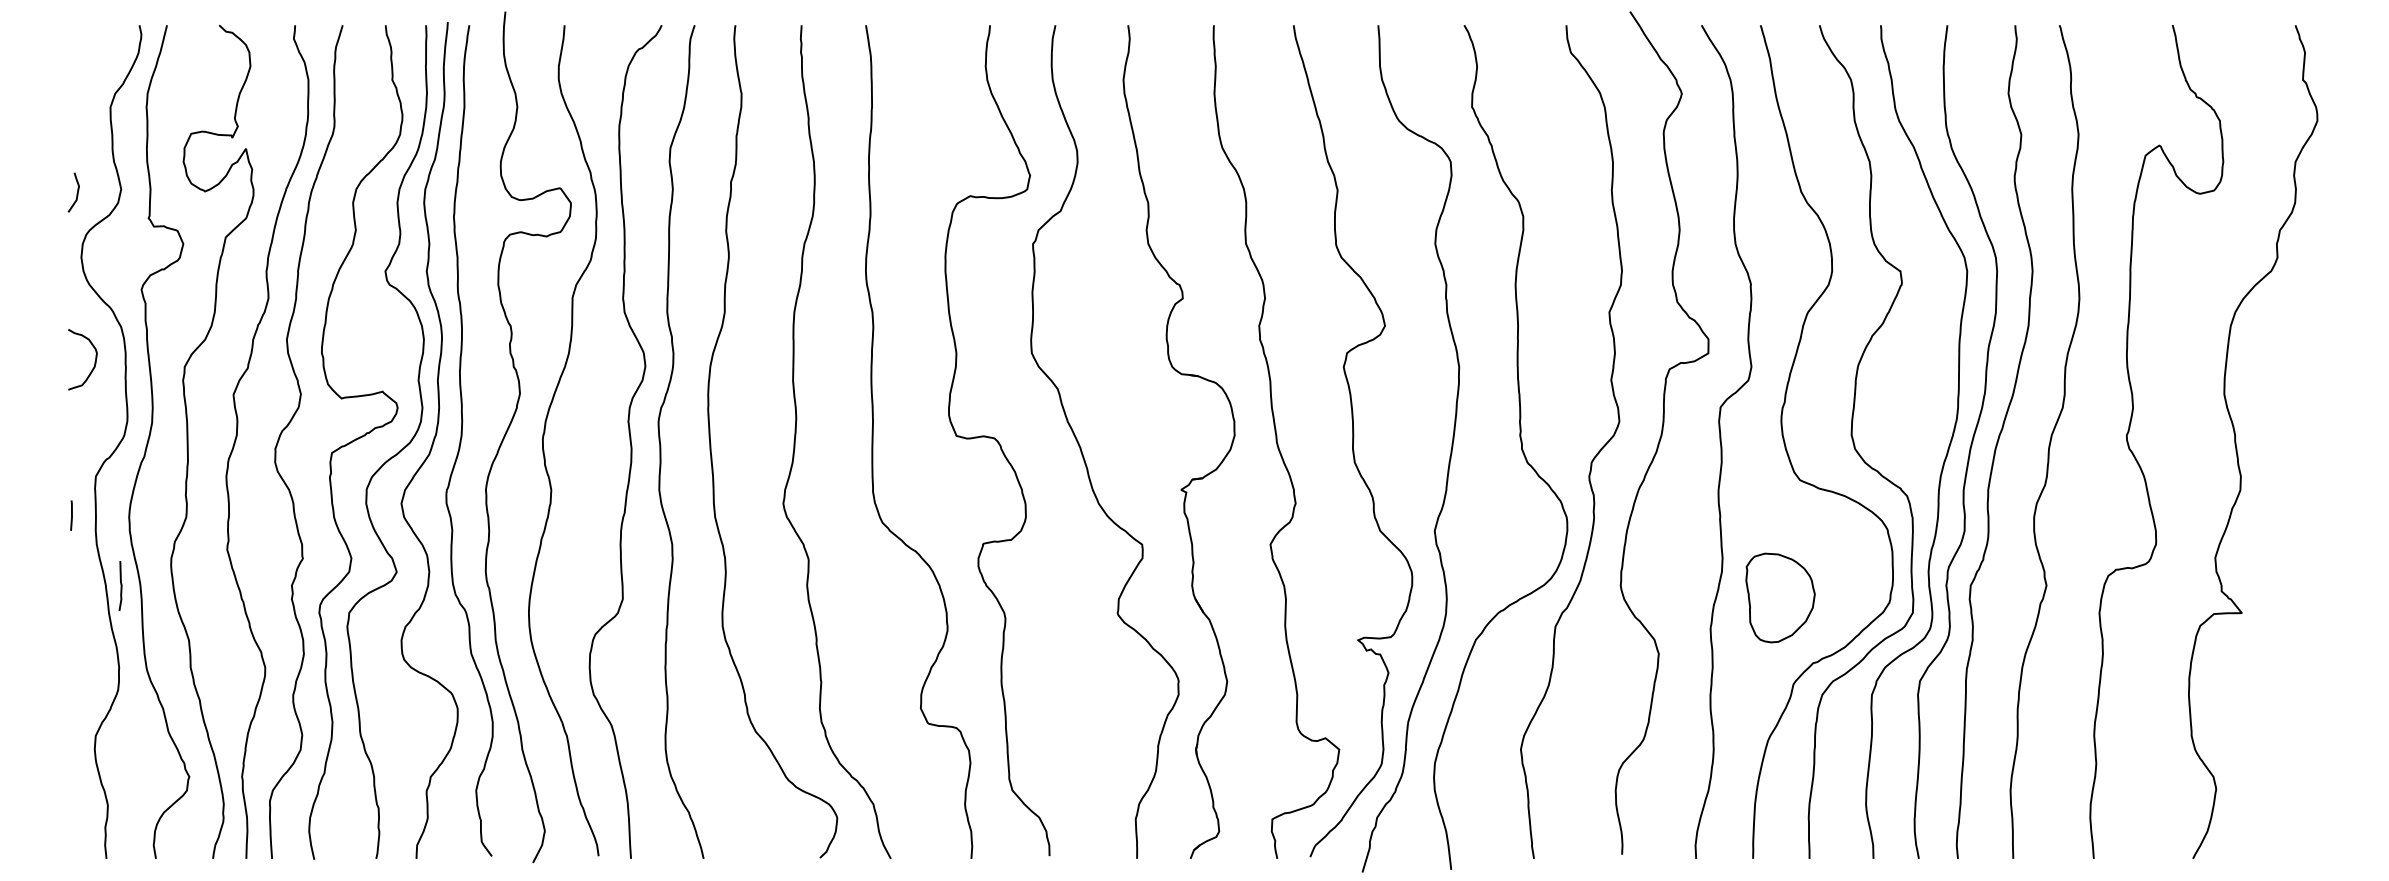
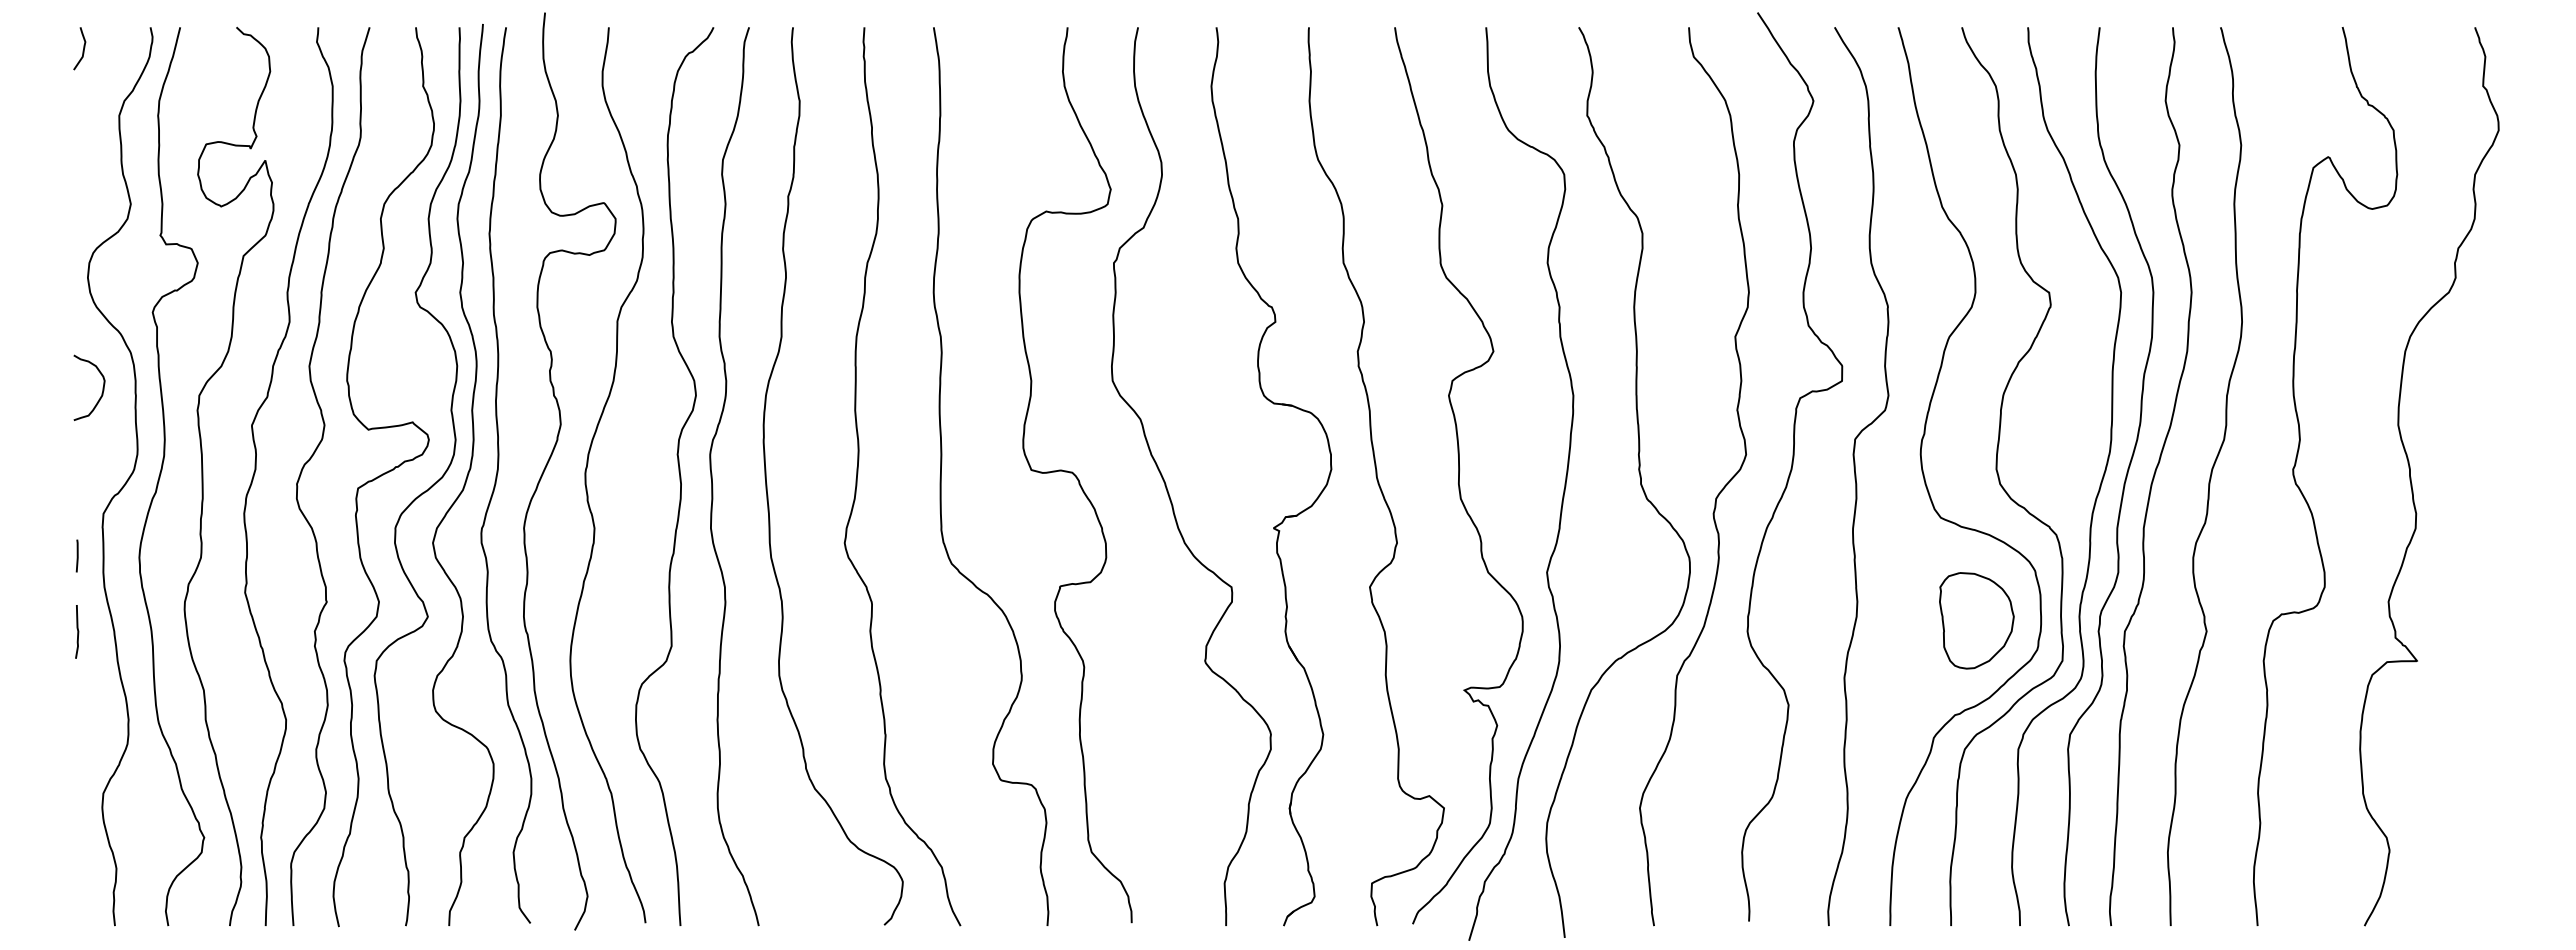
curve: (76, 194) -> (82, 50), moved
curve: (120, 585) -> (77, 631), moved
part: (1780, 597) -> (1976, 620), moved

